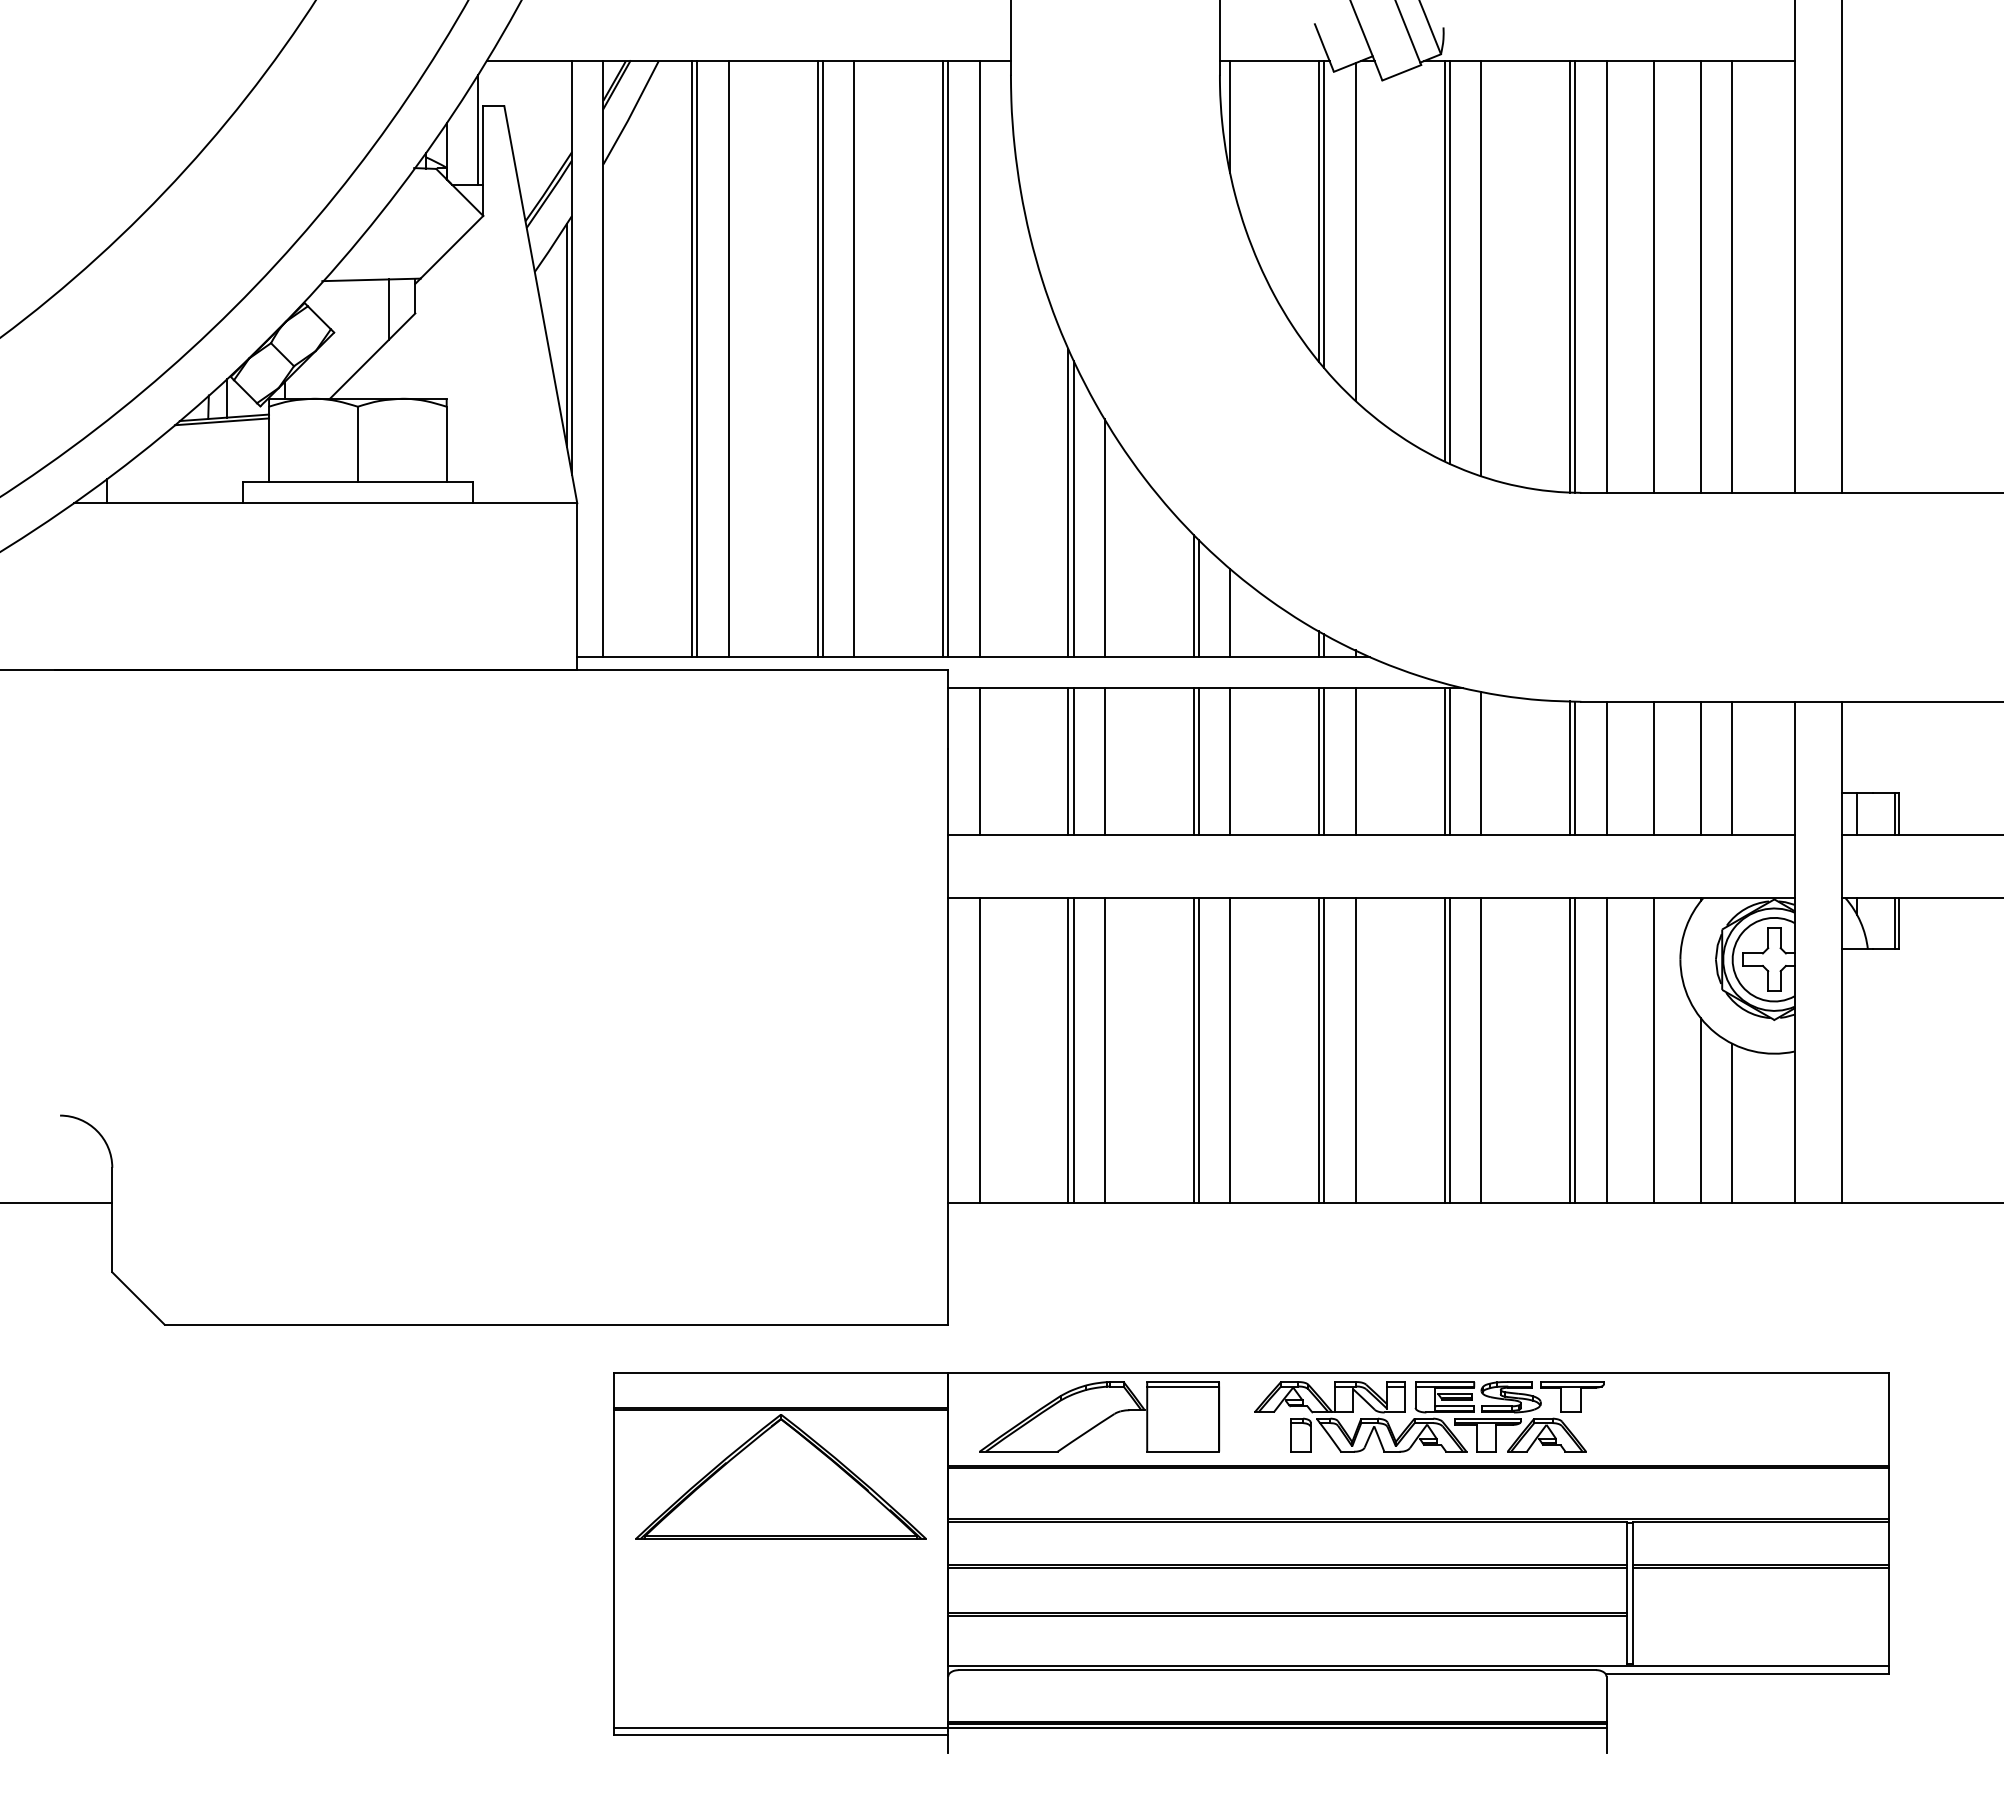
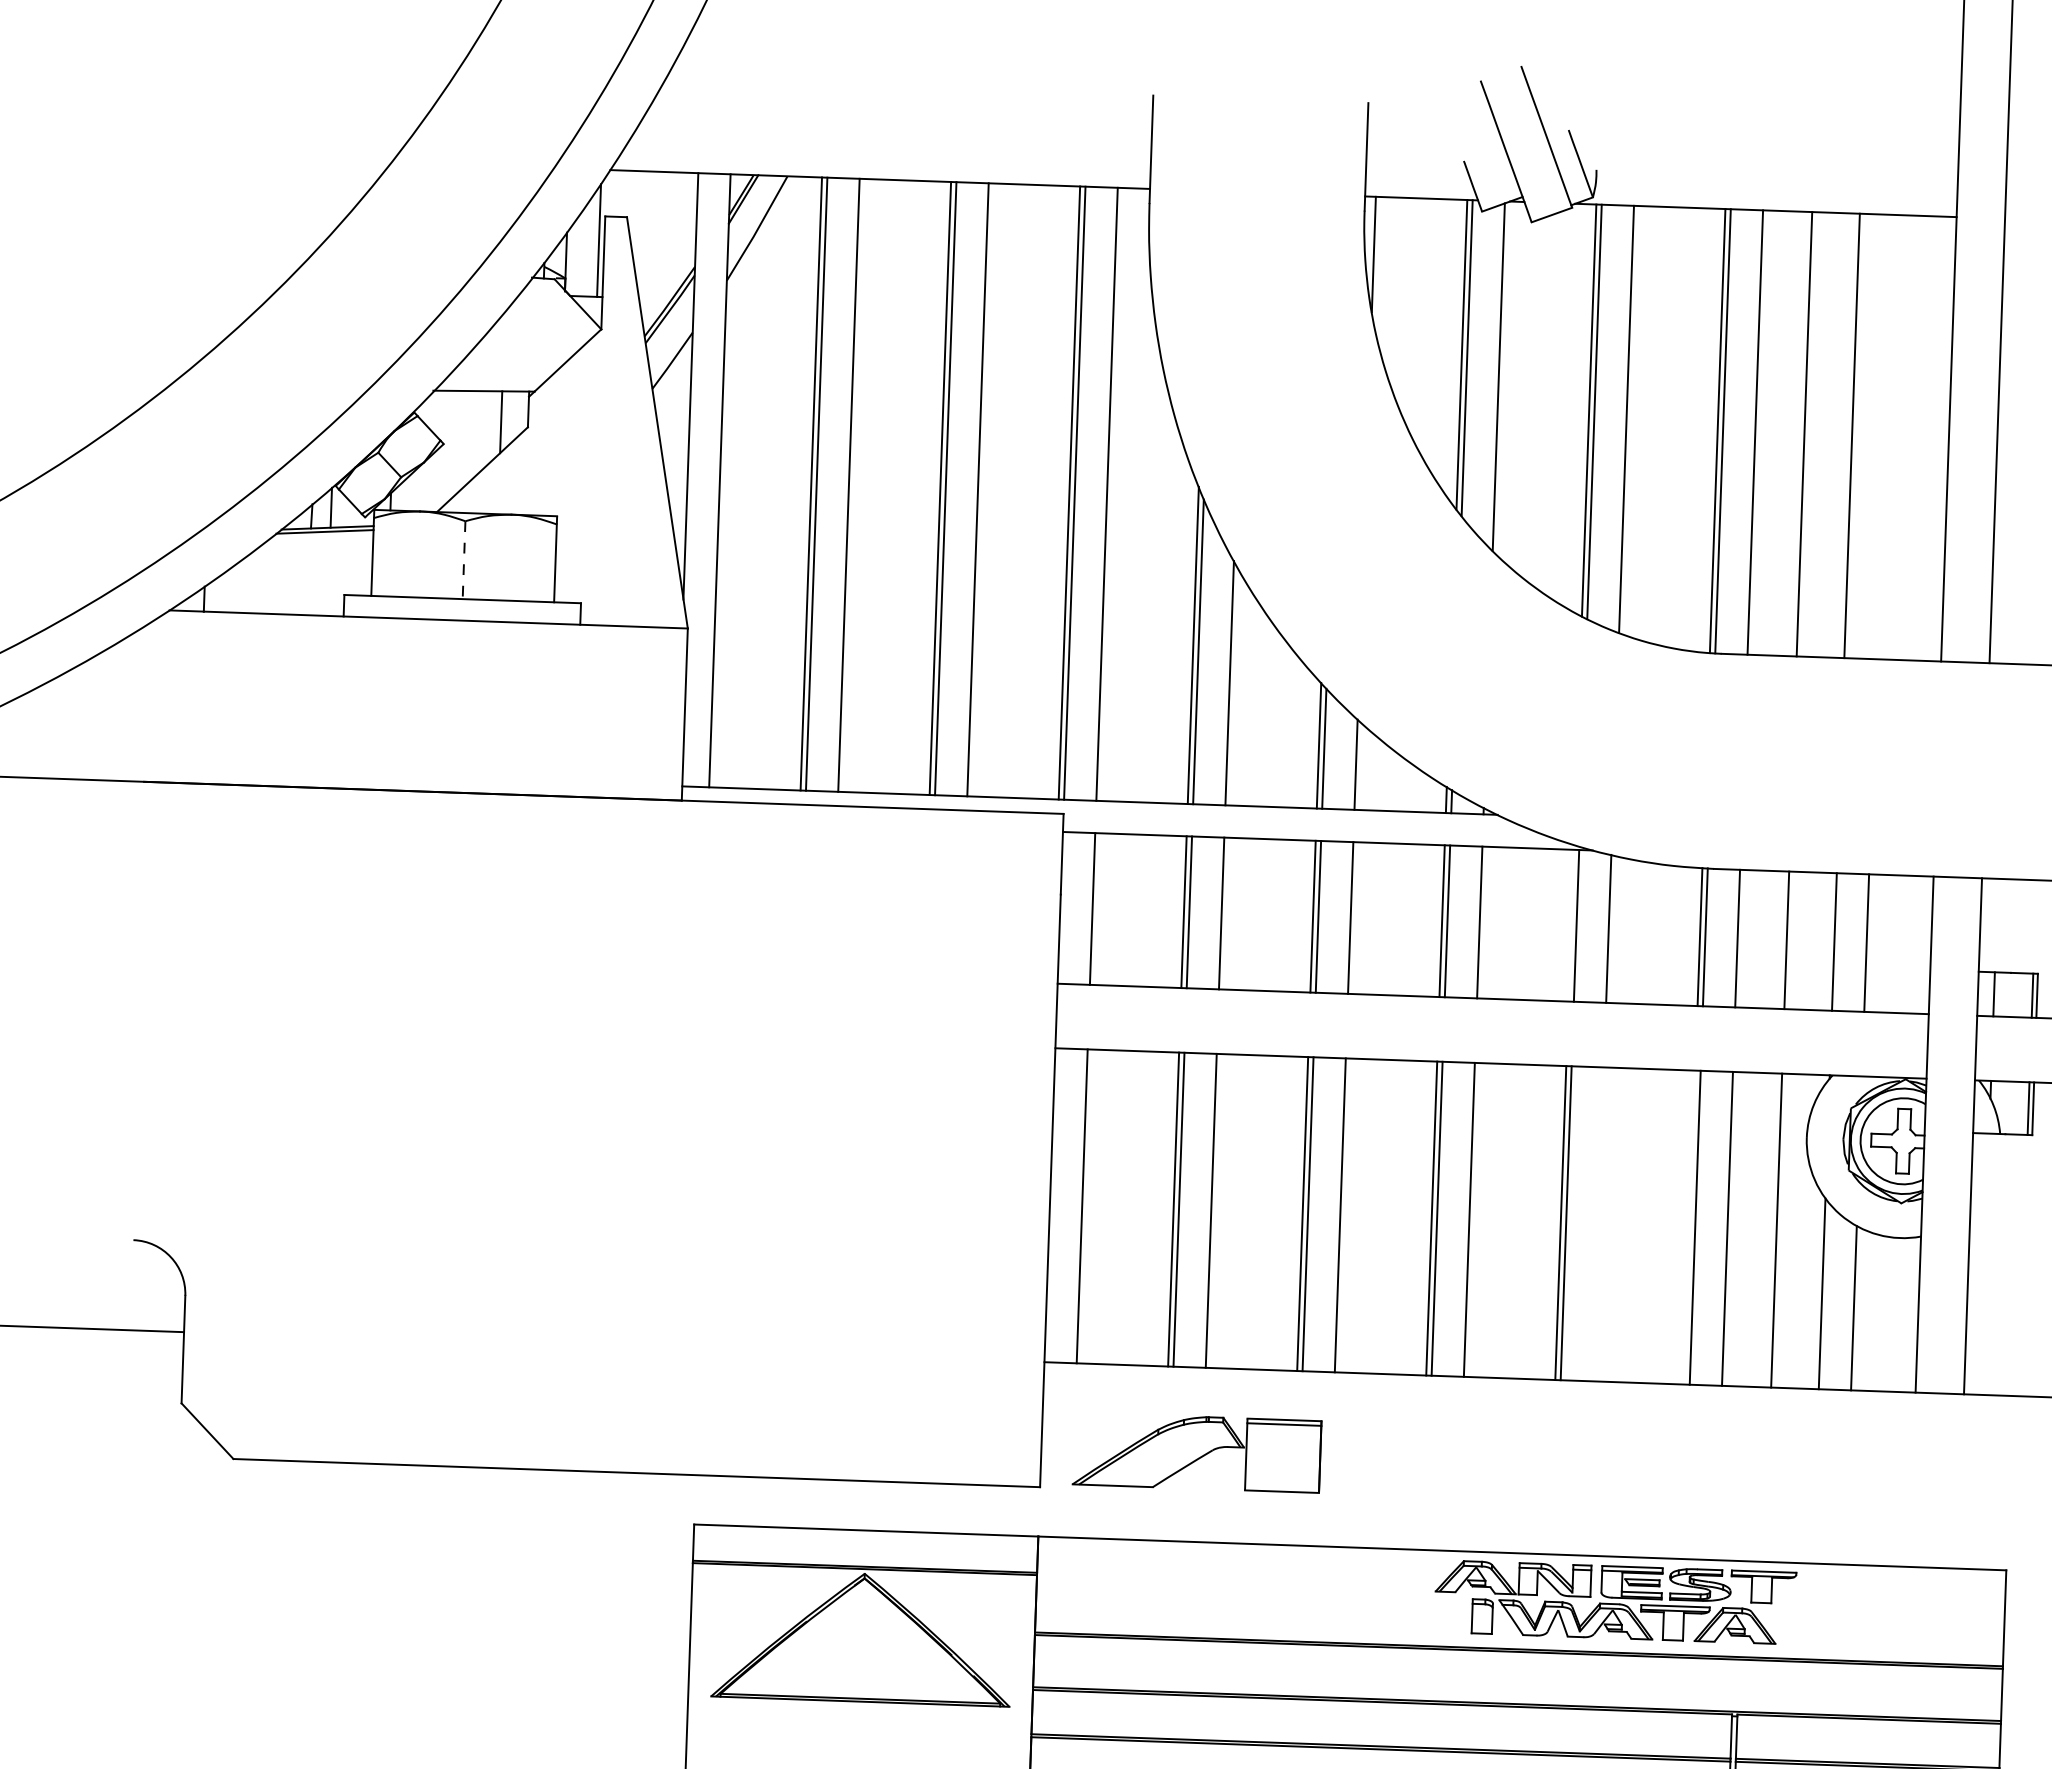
line: (1731, 276) -> (1883, 436), removed
line: (566, 335) -> (682, 455), removed
line: (357, 444) -> (463, 560), solid -> dashed
line: (1444, 761) -> (1571, 925), removed
line: (1481, 1050) -> (1598, 1224), removed
line: (1569, 1050) -> (1689, 1227), removed
part: (1099, 1416) -> (1197, 1452), moved
part: (1429, 1416) -> (1615, 1601), moved

